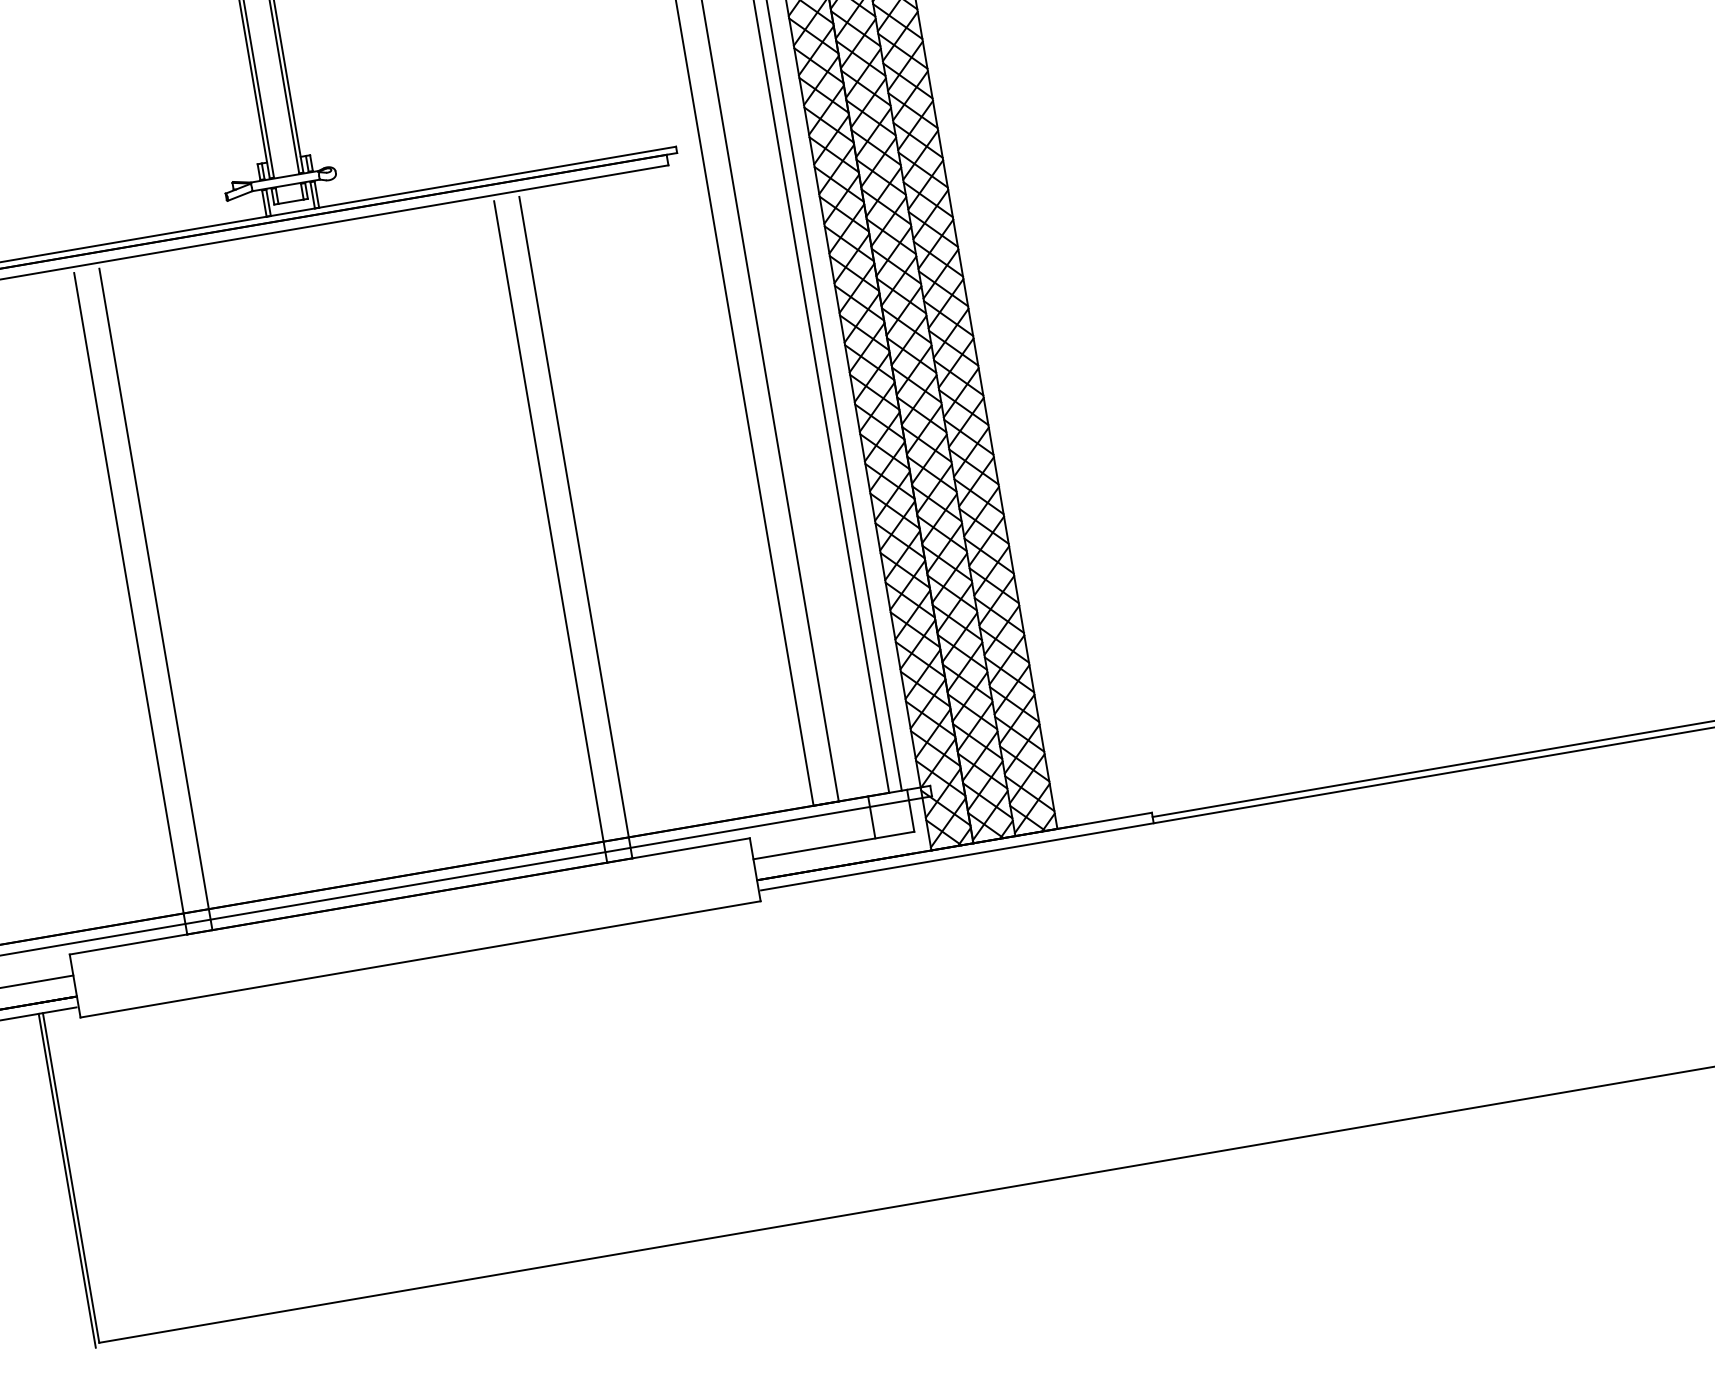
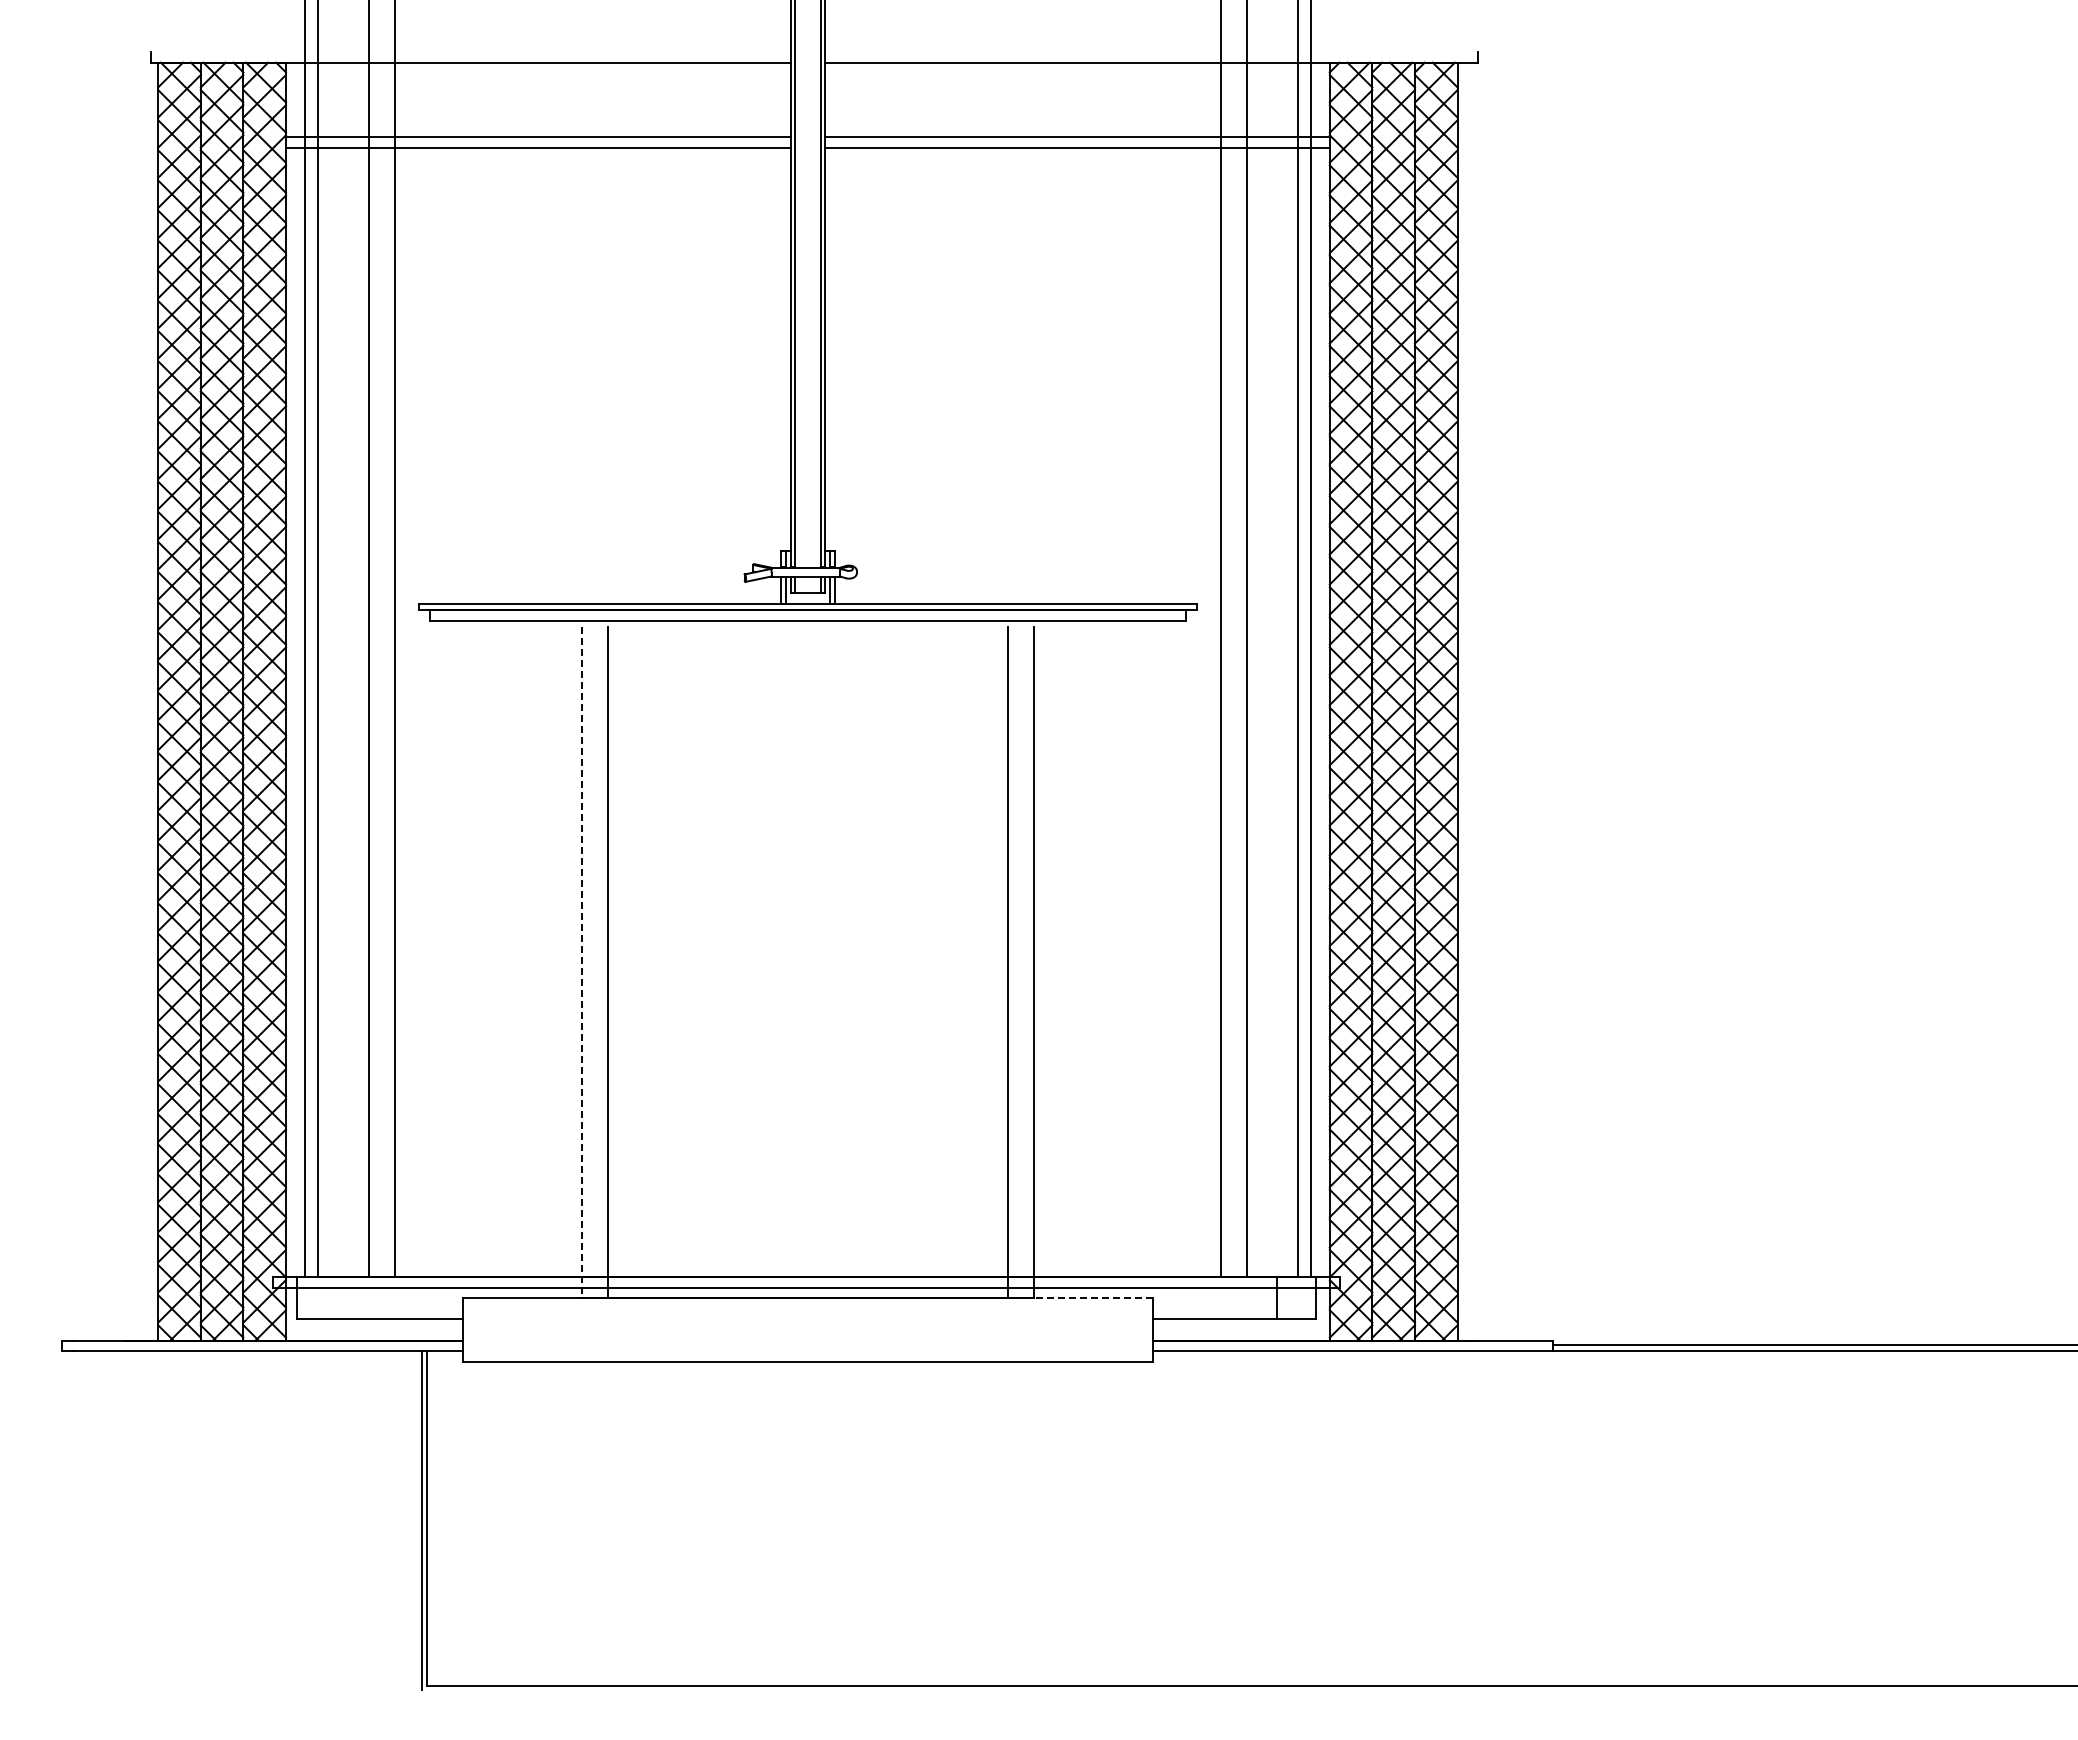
line: (131, 603) -> (582, 962), solid -> dashed
line: (691, 848) -> (1093, 1298), solid -> dashed

